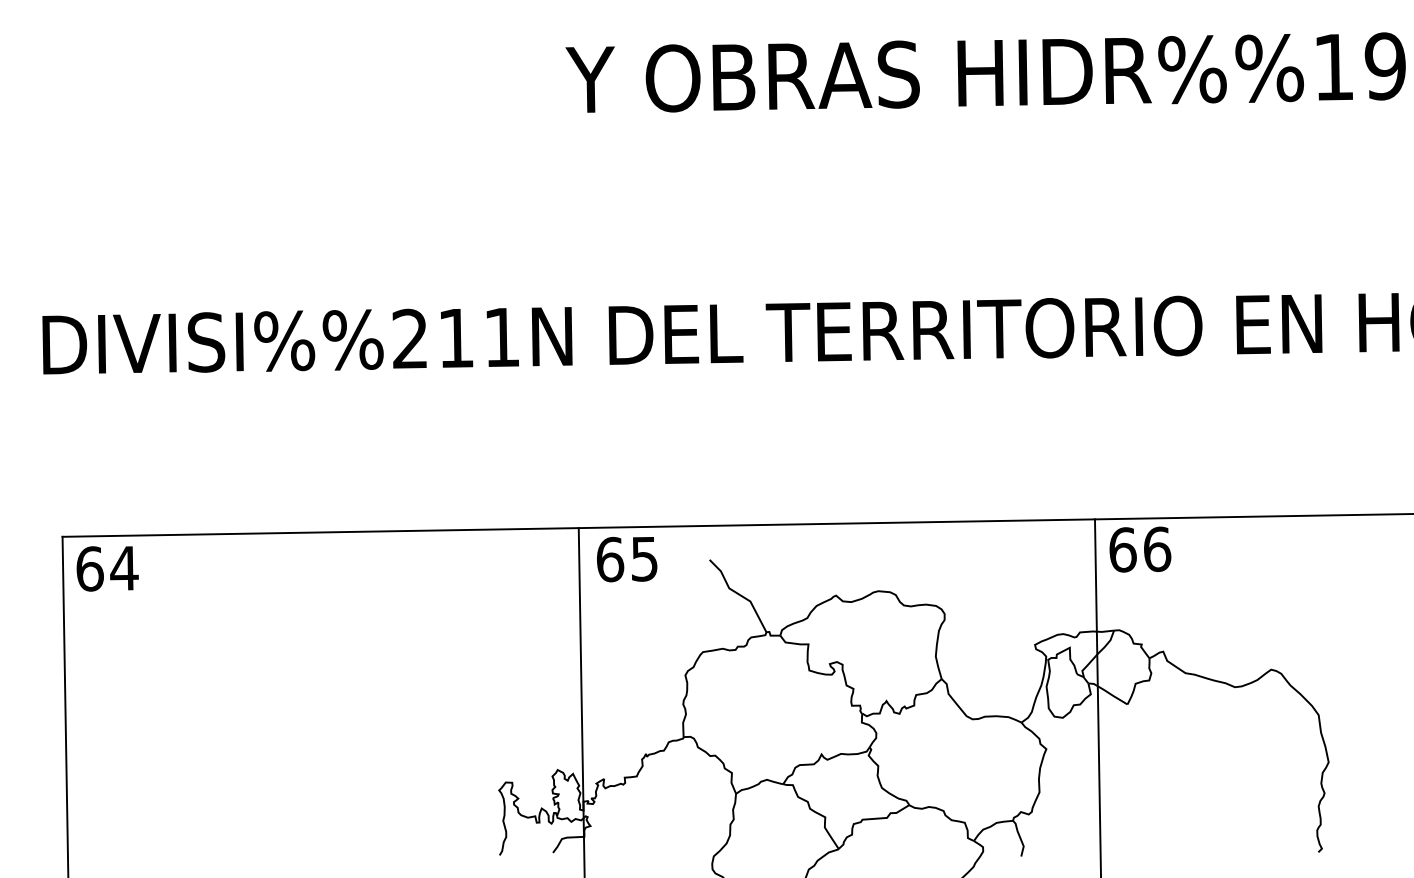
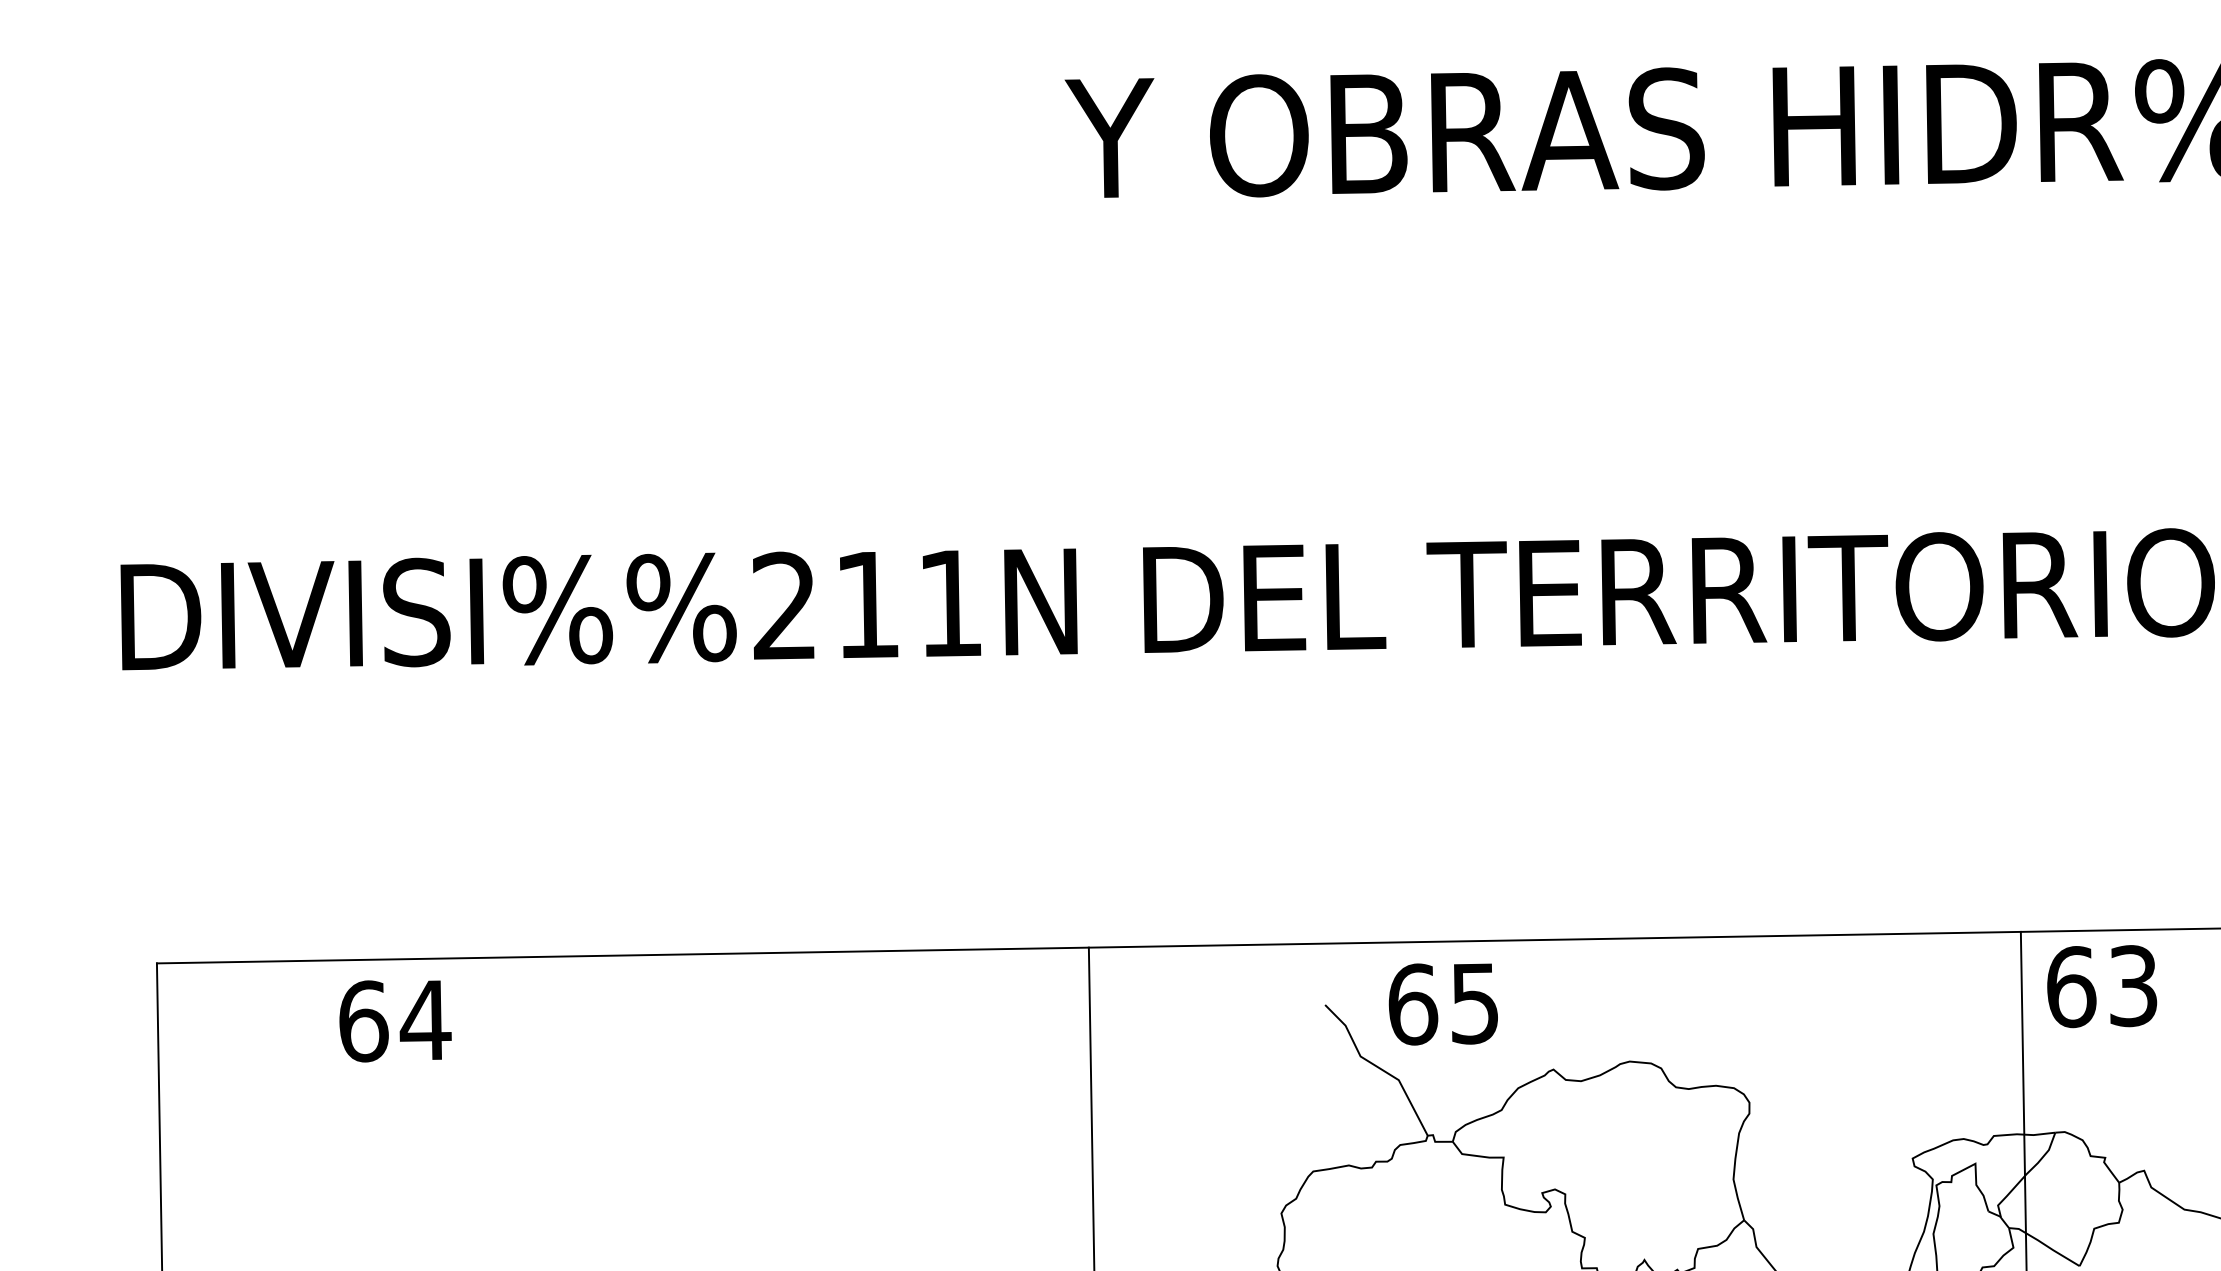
text: (1157, 549) -> (2133, 986), 66 -> 63
text: (627, 559) -> (1444, 1004), moved
text: (107, 568) -> (395, 1020), moved

